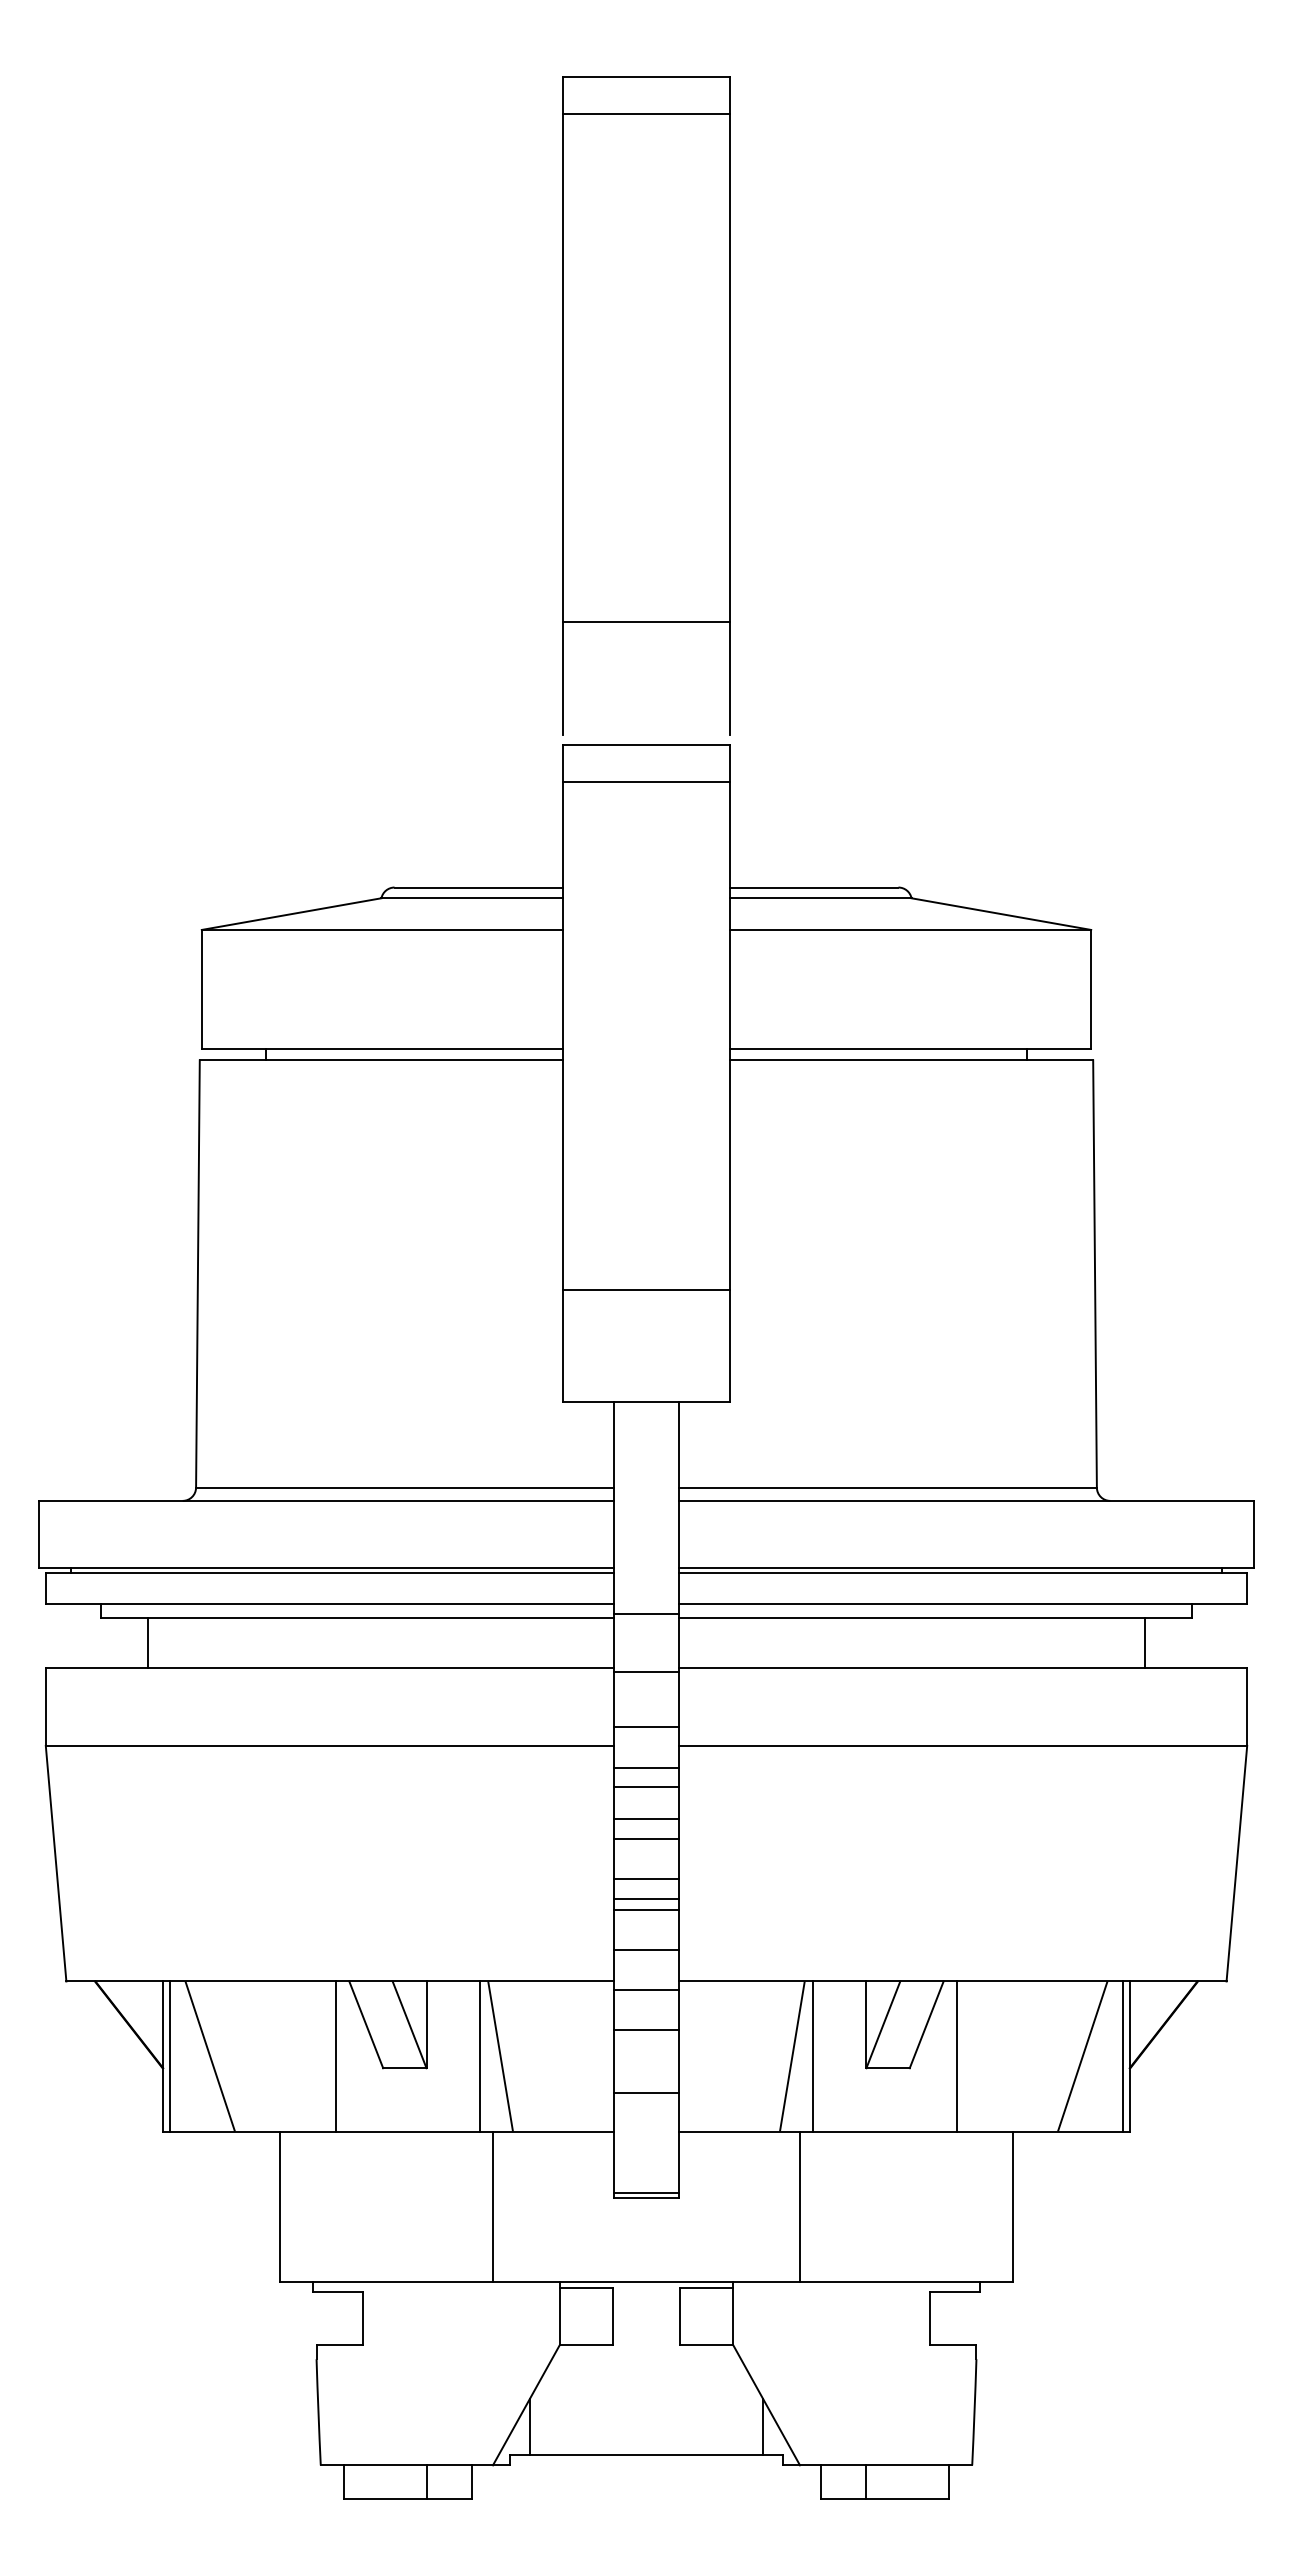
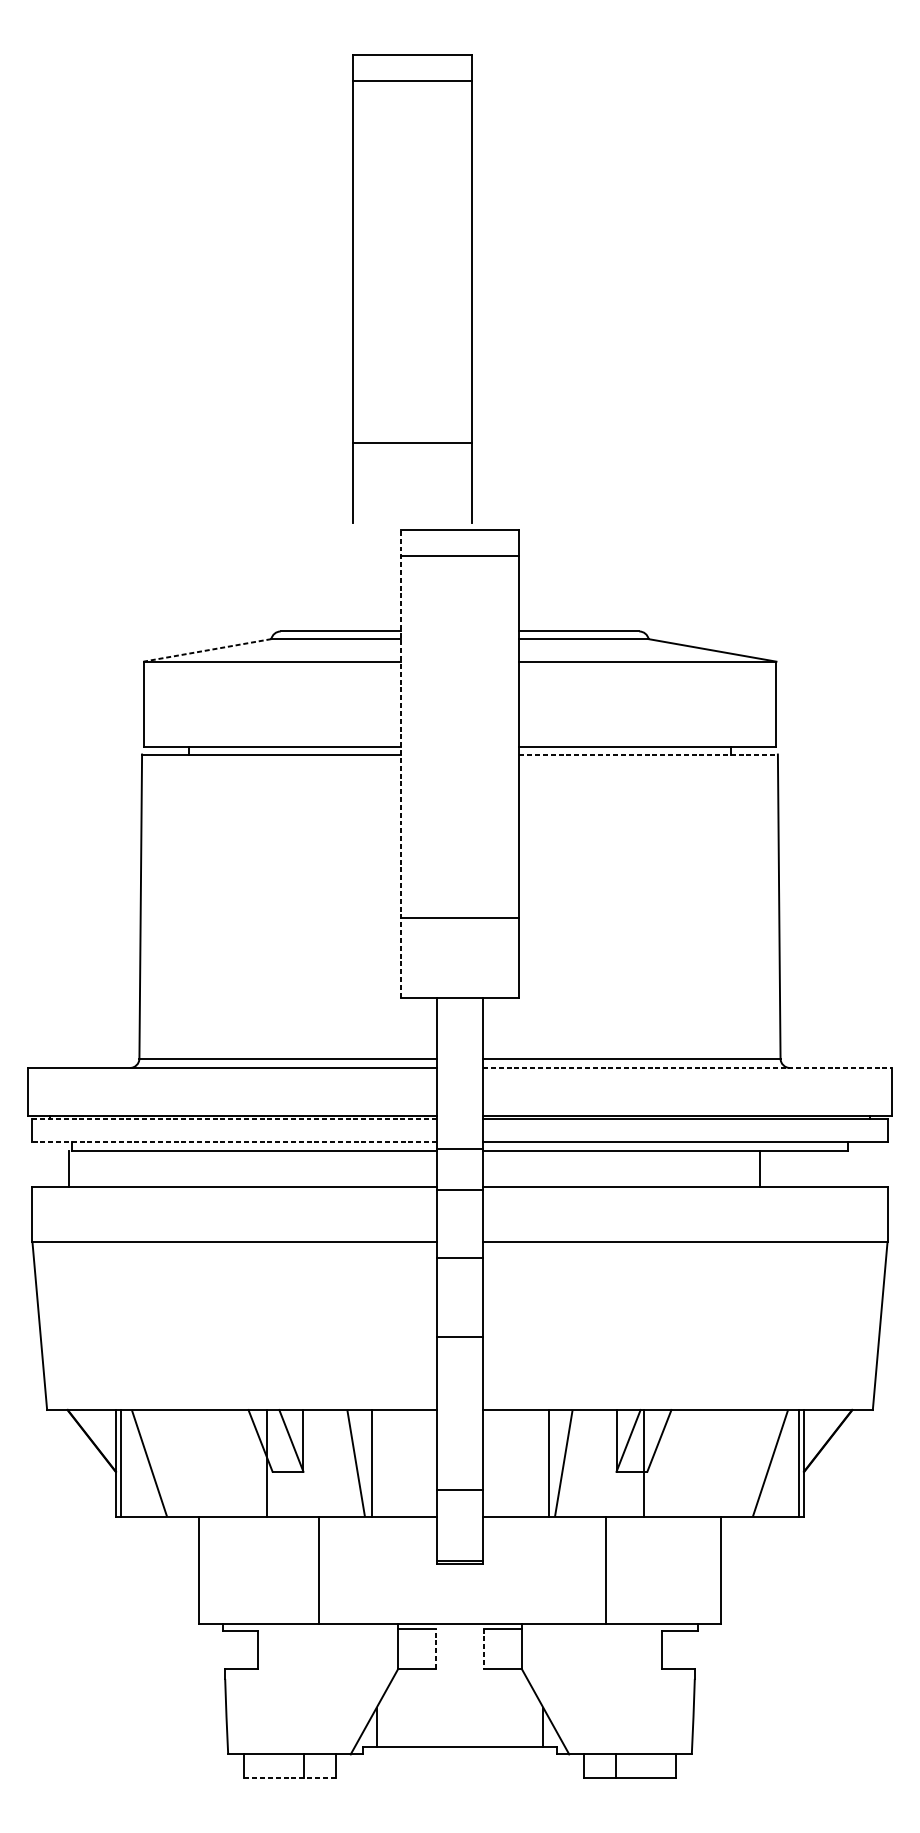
part: (646, 405) -> (412, 288), moved
line: (291, 914) -> (207, 650), solid -> dashed
line: (911, 1060) -> (648, 754), solid -> dashed
line: (563, 1073) -> (400, 763), solid -> dashed
line: (967, 1500) -> (688, 1067), solid -> dashed
line: (330, 1572) -> (235, 1118), solid -> dashed
line: (329, 1604) -> (234, 1141), solid -> dashed
line: (147, 1642) -> (69, 1168), moved
line: (1145, 1642) -> (760, 1168), moved
line: (646, 1727) -> (460, 1229), removed
line: (646, 1787) -> (460, 1271), removed
line: (646, 1818) -> (460, 1294), removed
line: (646, 1838) -> (460, 1308), removed
line: (646, 1898) -> (460, 1350), removed
line: (646, 1909) -> (460, 1358), removed
line: (646, 1949) -> (460, 1387), removed
line: (646, 1989) -> (460, 1415), removed
line: (646, 2029) -> (460, 1444), removed
line: (335, 2056) -> (267, 1463), moved
line: (480, 2056) -> (372, 1463), moved
line: (812, 2056) -> (548, 1463), moved
line: (957, 2056) -> (644, 1463), moved
line: (492, 2206) -> (319, 1570), moved
line: (800, 2206) -> (606, 1570), moved
line: (613, 2316) -> (436, 1648), solid -> dashed
line: (679, 2317) -> (483, 1649), solid -> dashed
line: (408, 2498) -> (290, 1778), solid -> dashed

